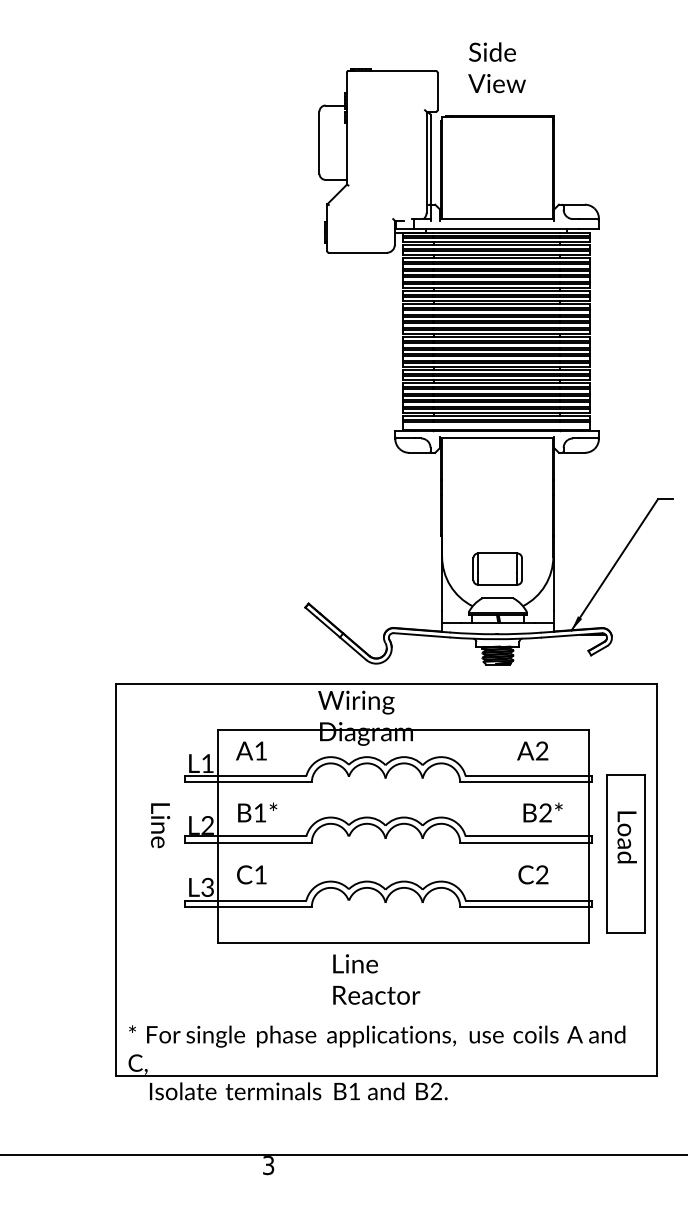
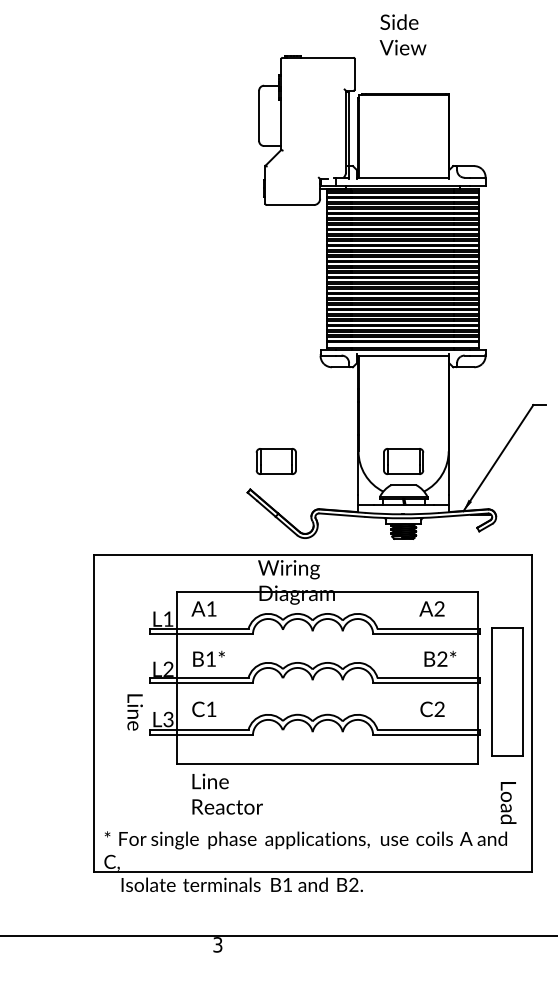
text: (496, 67) -> (402, 34), moved
part: (340, 568) -> (276, 461), added
text: (160, 825) -> (135, 712), moved
text: (626, 837) -> (507, 803), moved
text: (376, 979) -> (227, 794), moved

